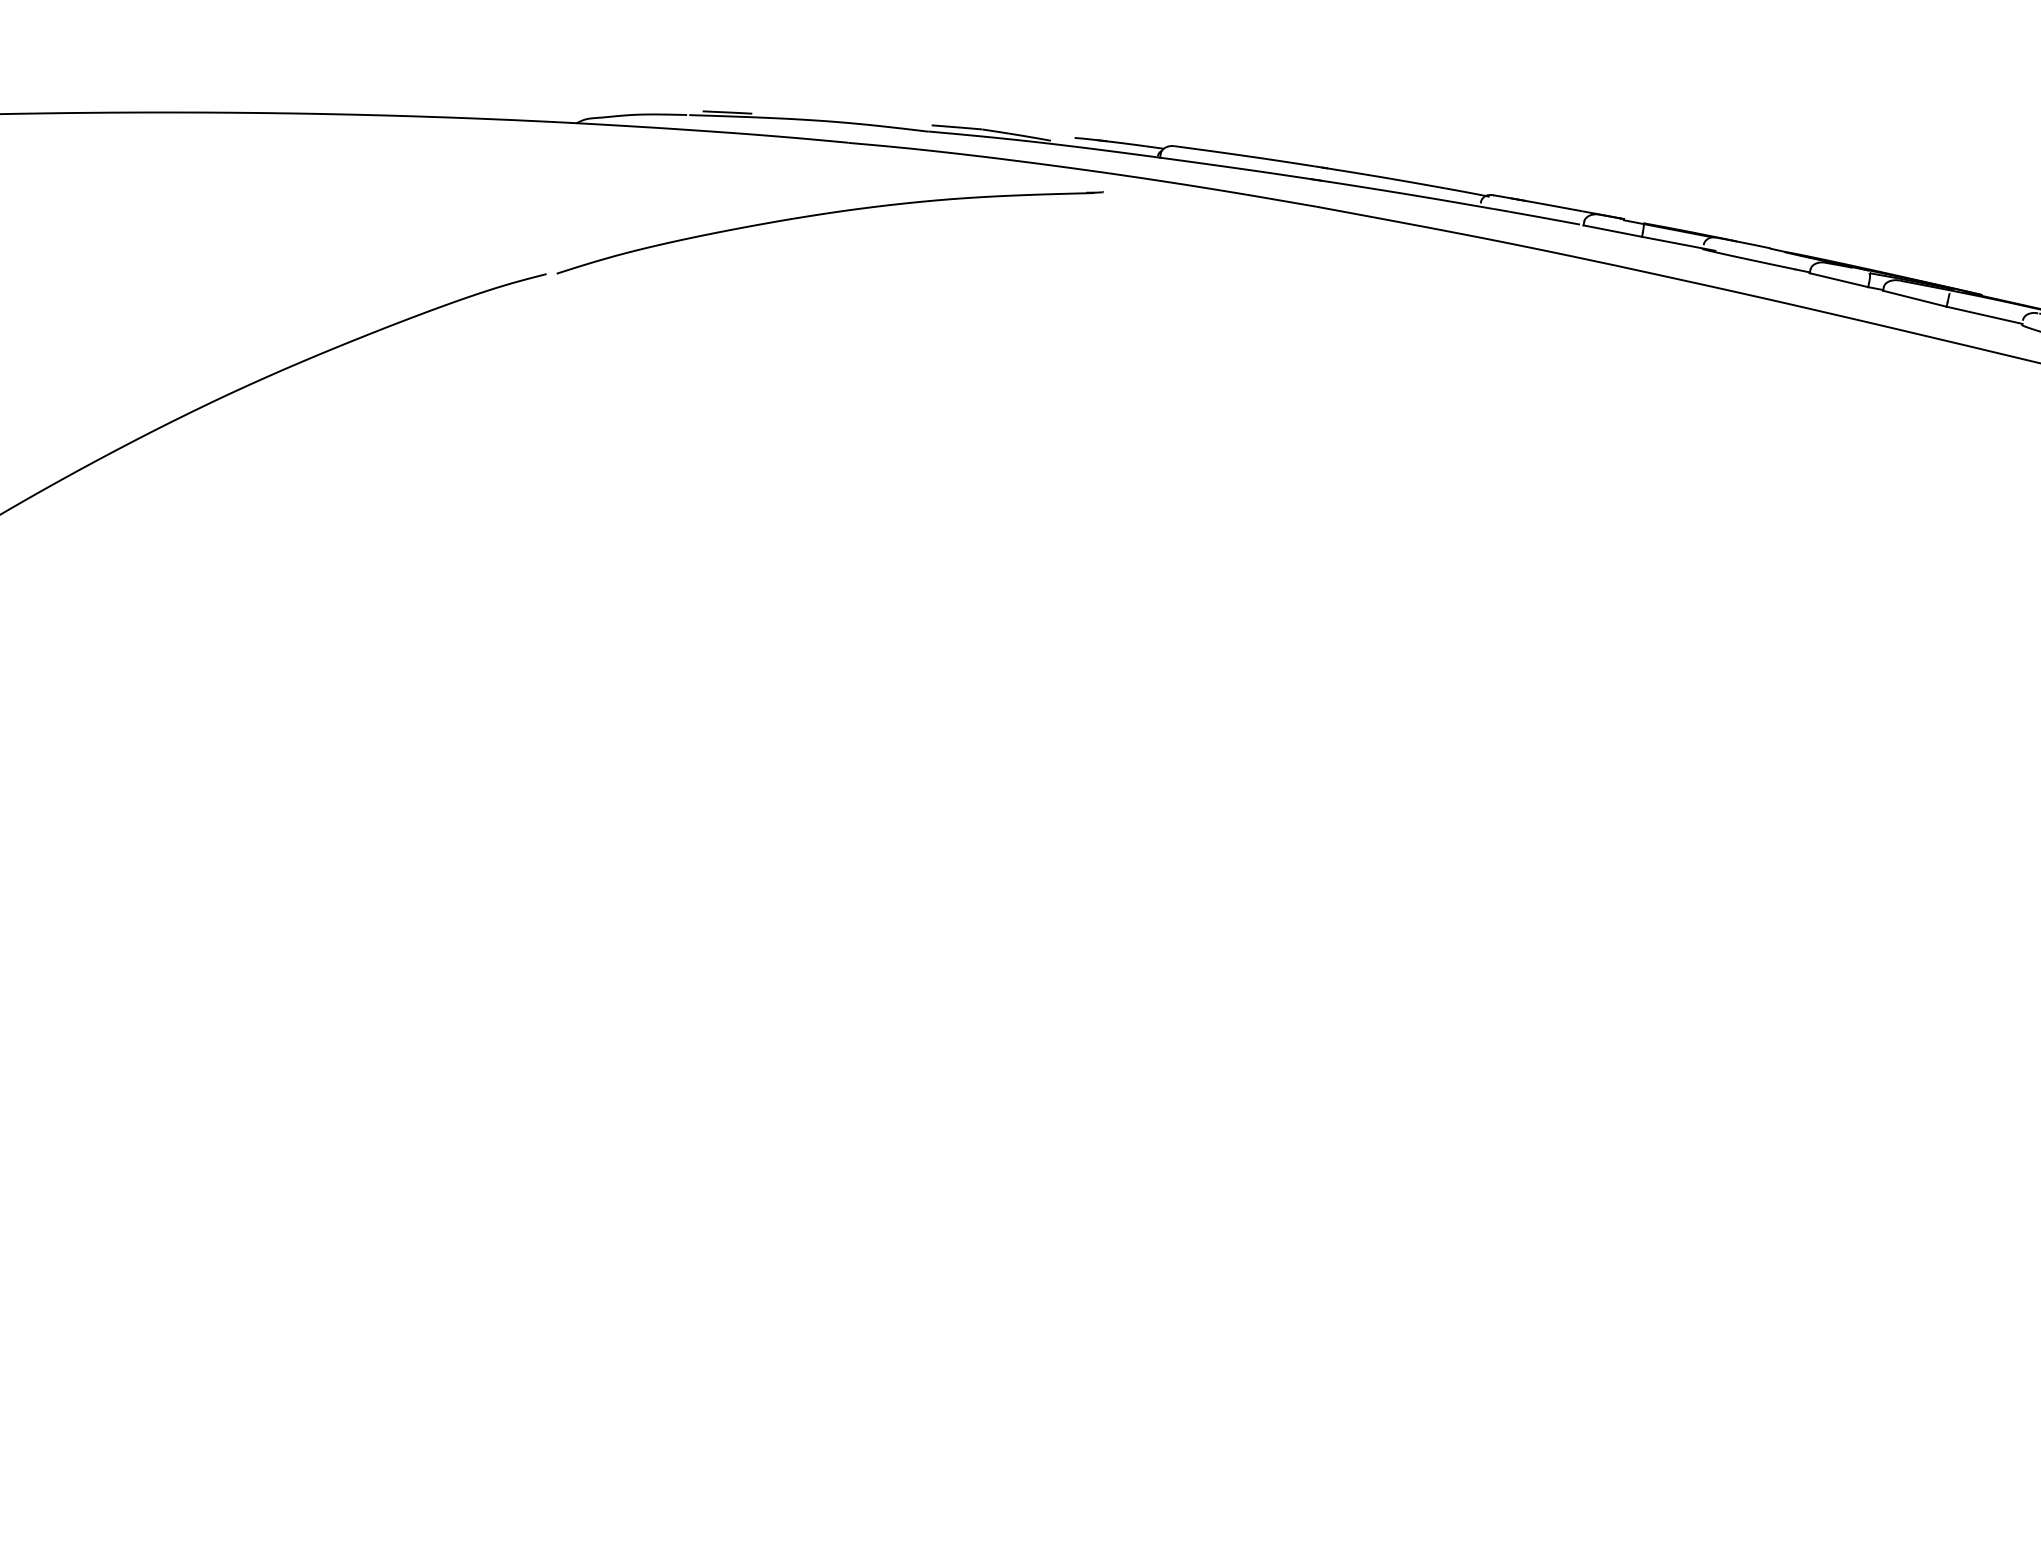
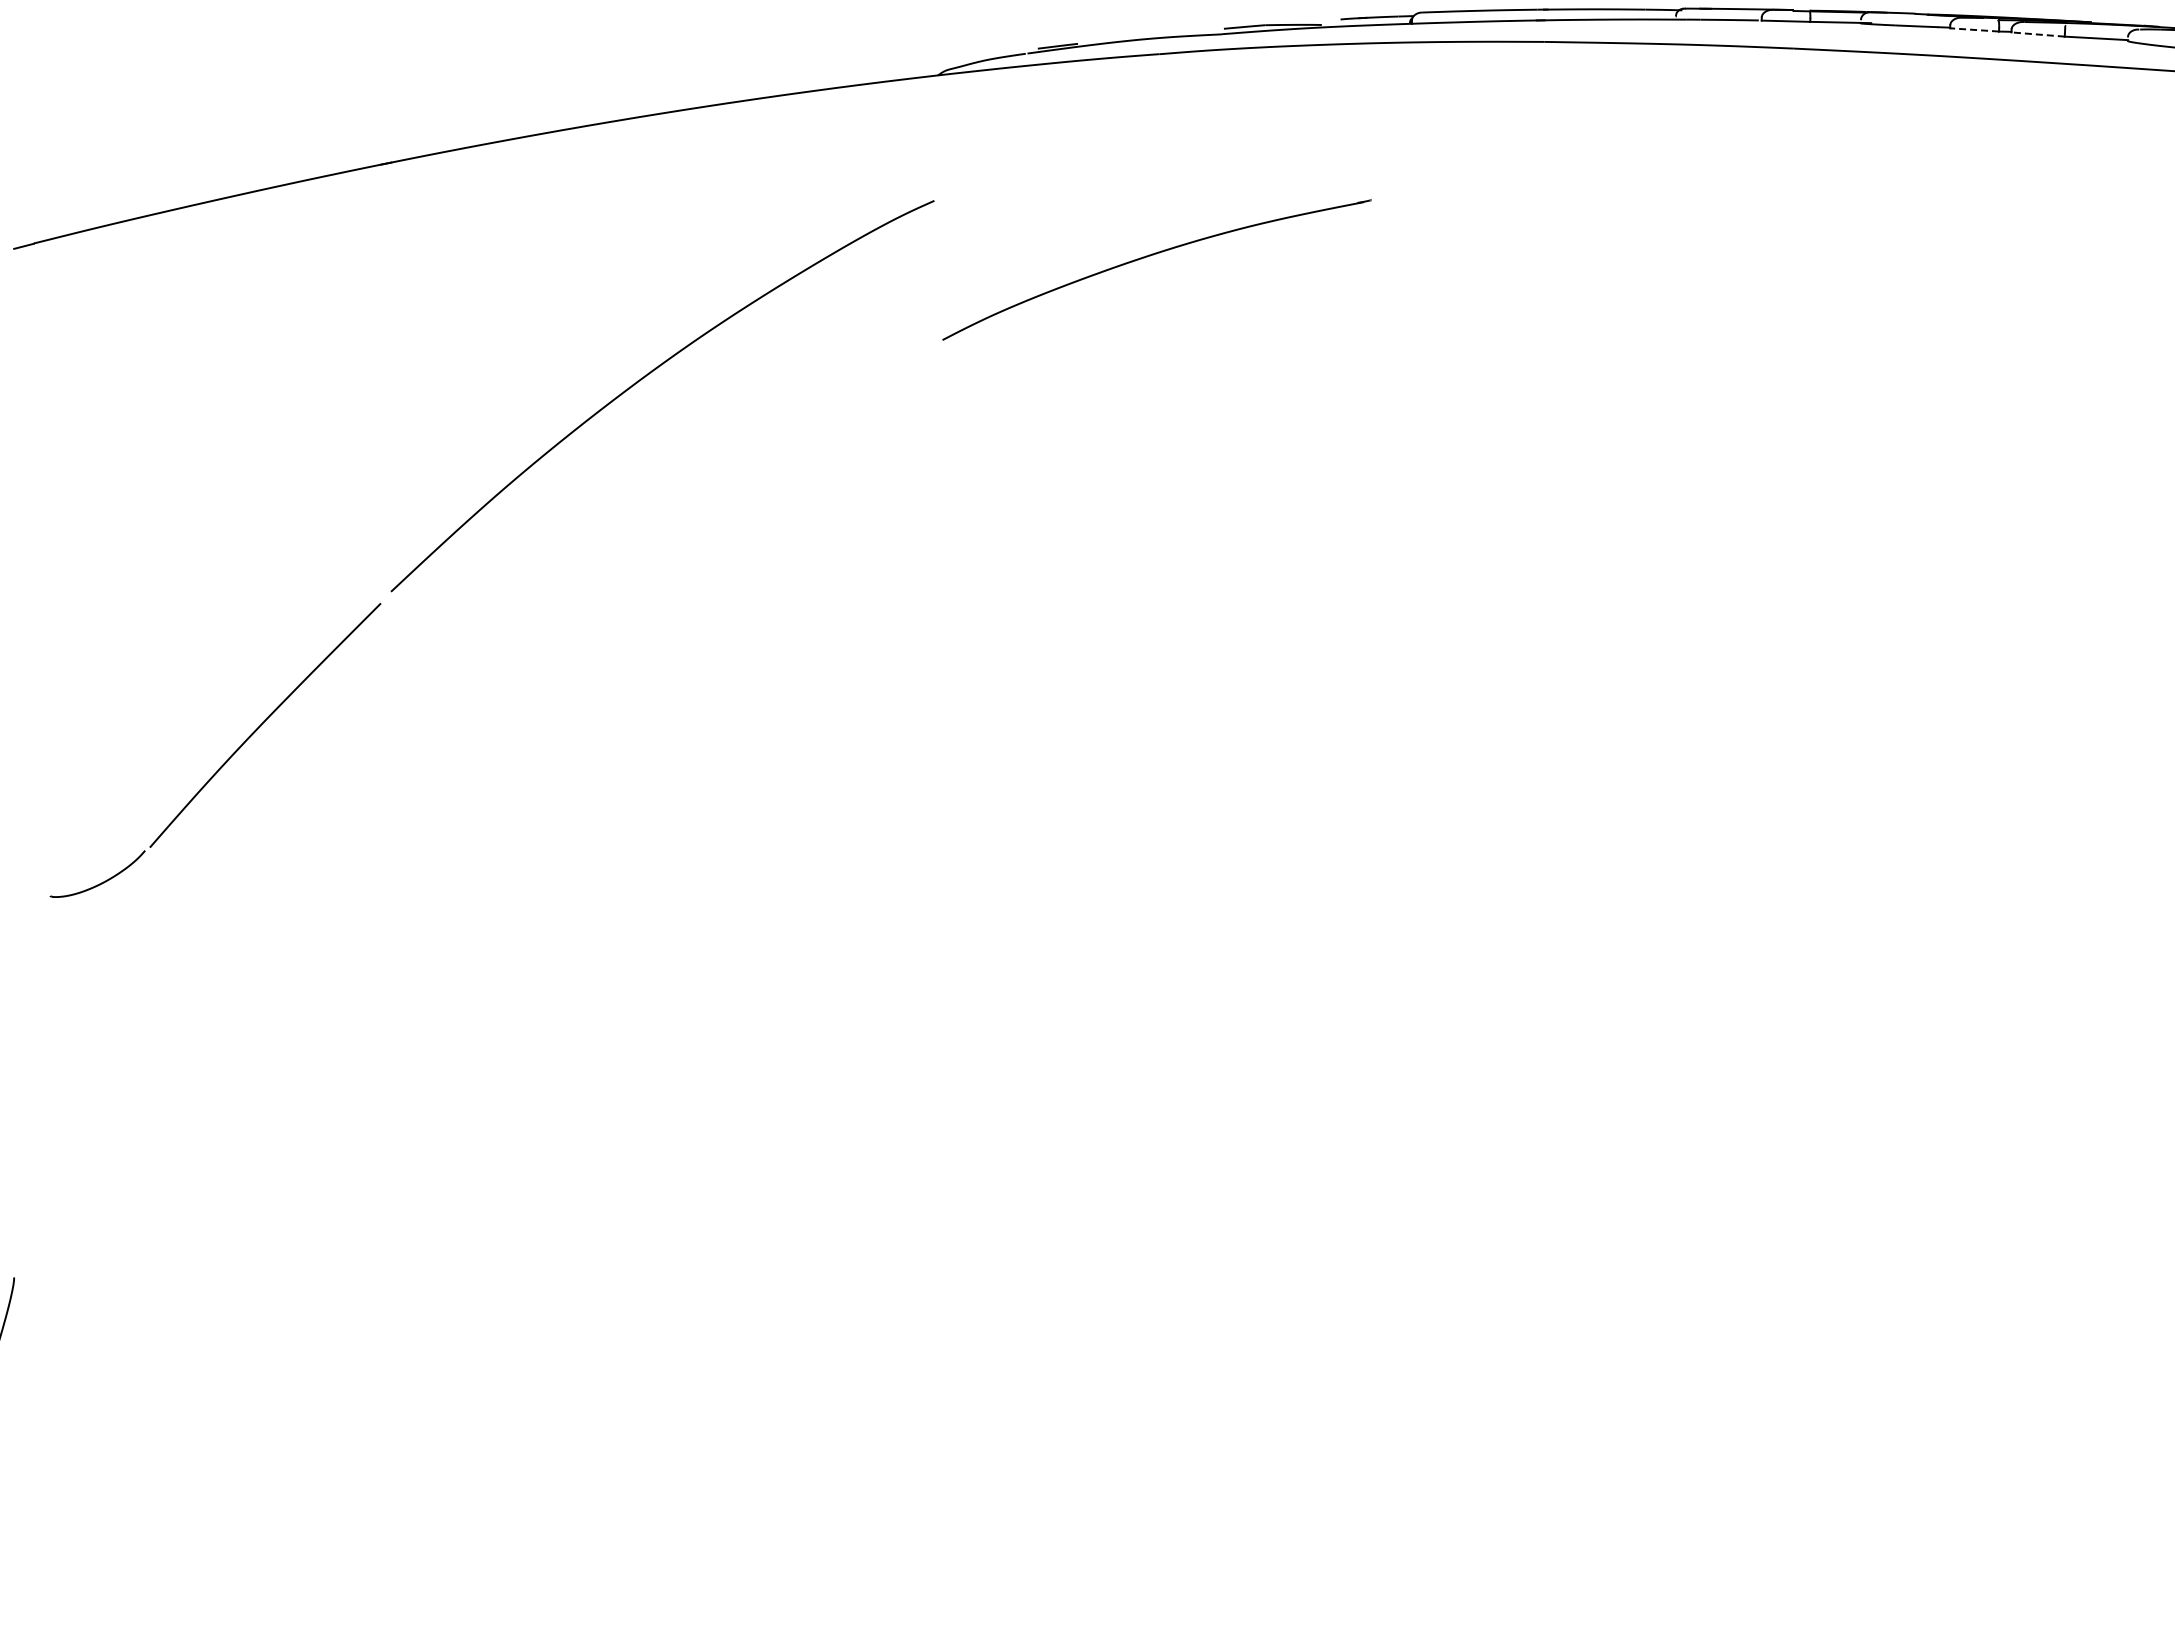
part: (829, 214) -> (1153, 255), moved
line: (1838, 279) -> (1974, 29), solid -> dashed
line: (1915, 298) -> (2038, 34), solid -> dashed

